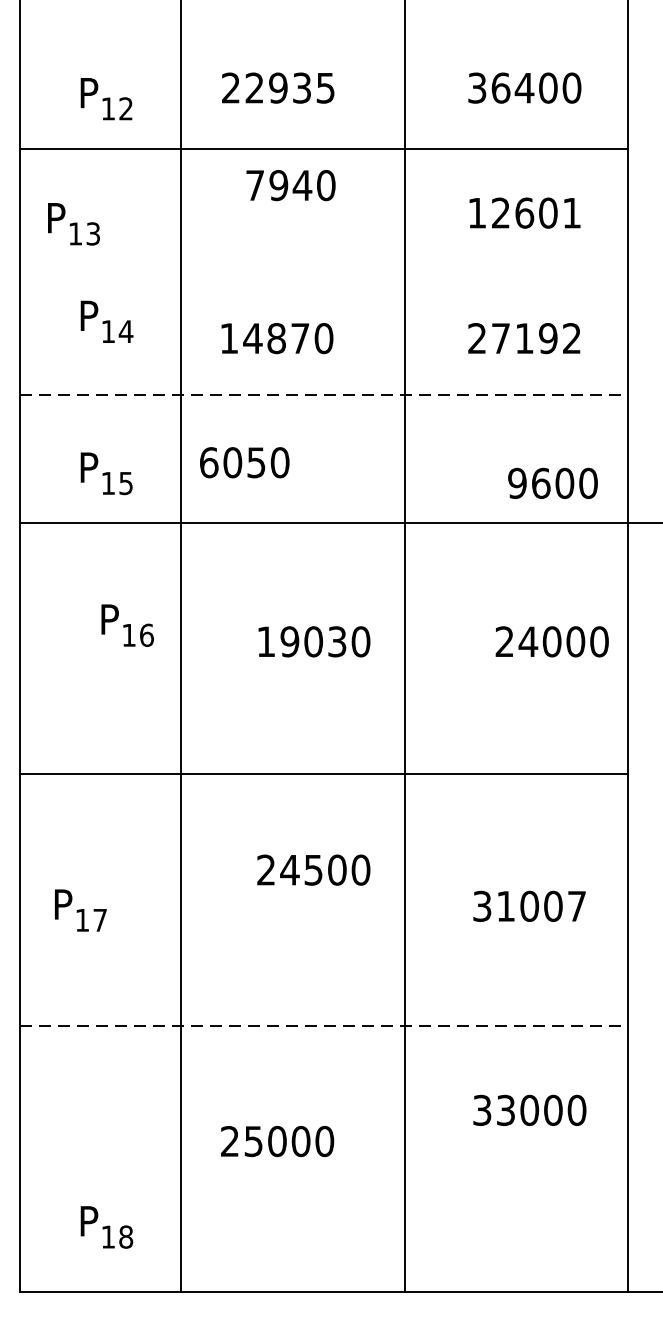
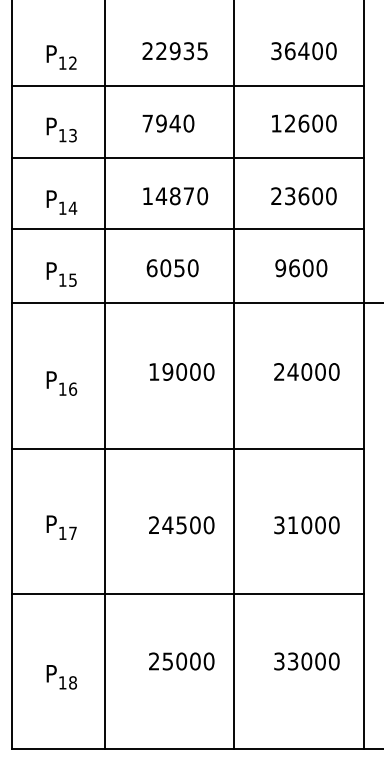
text: (277, 88) -> (174, 51), moved
text: (290, 185) -> (168, 123), moved
text: (572, 212) -> (331, 123), 12601 -> 12600
text: (73, 223) -> (61, 129), moved
line: (323, 271) -> (187, 157), added
text: (106, 321) -> (61, 202), moved
text: (277, 338) -> (175, 196), moved
text: (536, 338) -> (310, 196), 27192 -> 23600
line: (325, 394) -> (188, 228), dashed -> solid
text: (244, 463) -> (172, 268), moved
text: (553, 483) -> (301, 268), moved
text: (126, 625) -> (61, 383), moved
text: (337, 640) -> (195, 371), 19030 -> 19000
text: (551, 640) -> (306, 371), moved
text: (313, 870) -> (181, 525), moved
text: (575, 906) -> (333, 525), 31007 -> 31000
text: (80, 910) -> (61, 527), moved
line: (325, 1025) -> (188, 594), dashed -> solid
text: (529, 1110) -> (306, 661), moved
text: (277, 1141) -> (181, 661), moved
text: (106, 1227) -> (61, 677), moved

